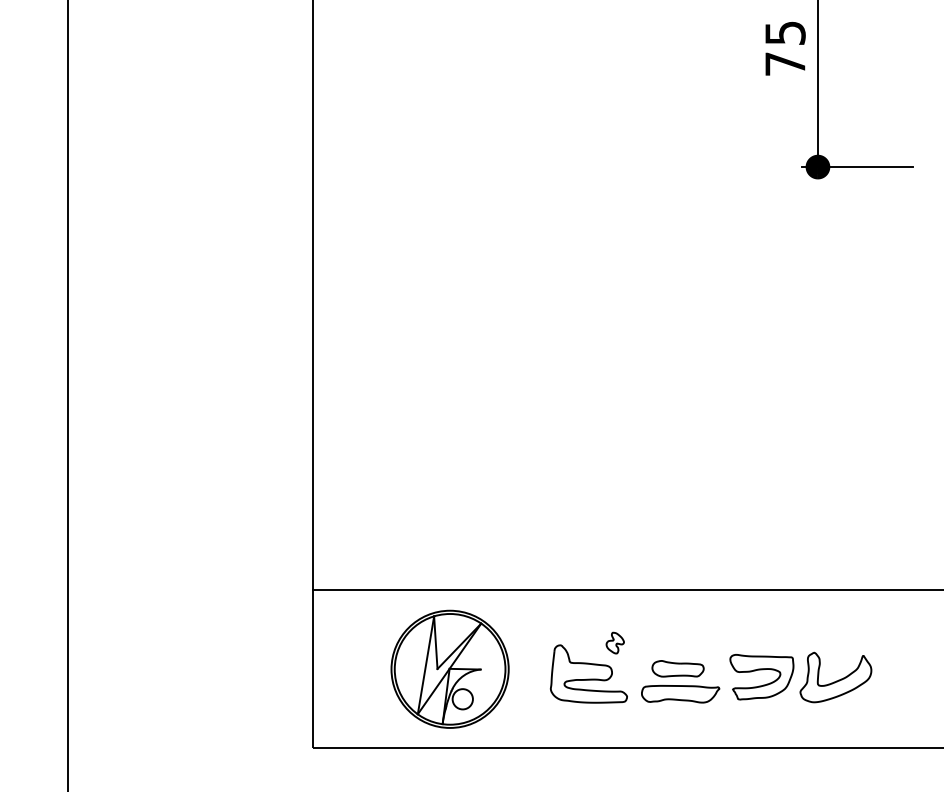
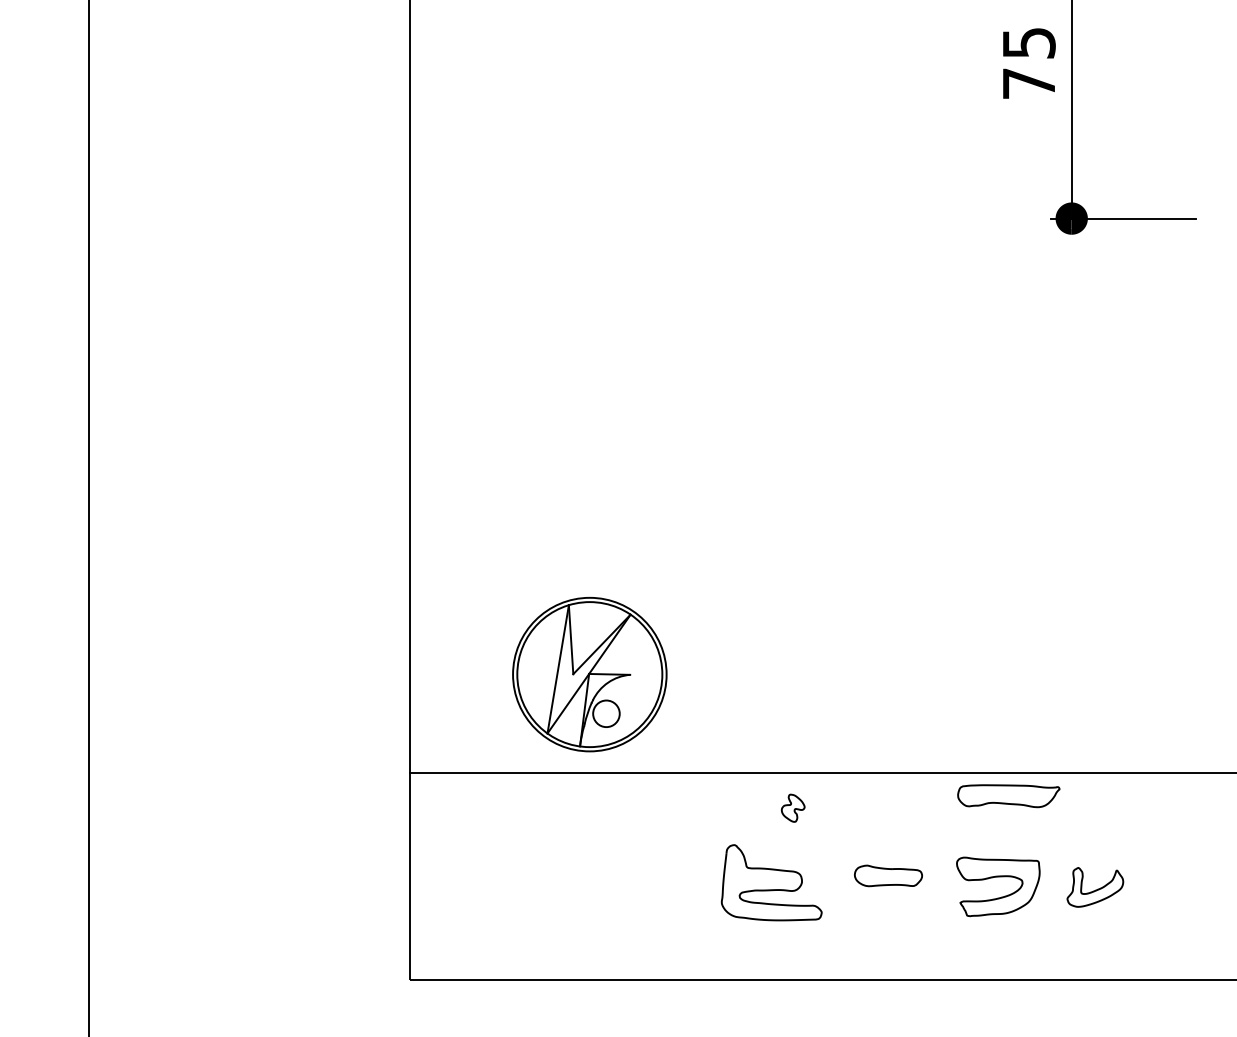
curve: (613, 641) -> (791, 805), moved
part: (449, 669) -> (589, 674), moved
part: (836, 677) -> (1095, 887), size x0.6
part: (680, 694) -> (1008, 796), moved

